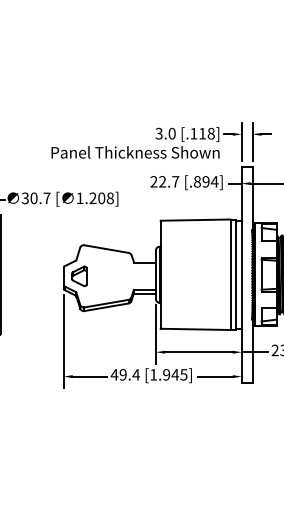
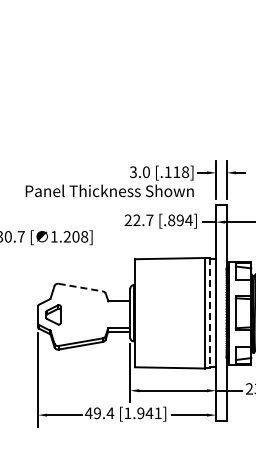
line: (107, 249) -> (81, 288), solid -> dashed
line: (236, 275) -> (210, 314), solid -> dashed
text: (183, 374) -> (157, 413), [1.945] -> [1.941]

